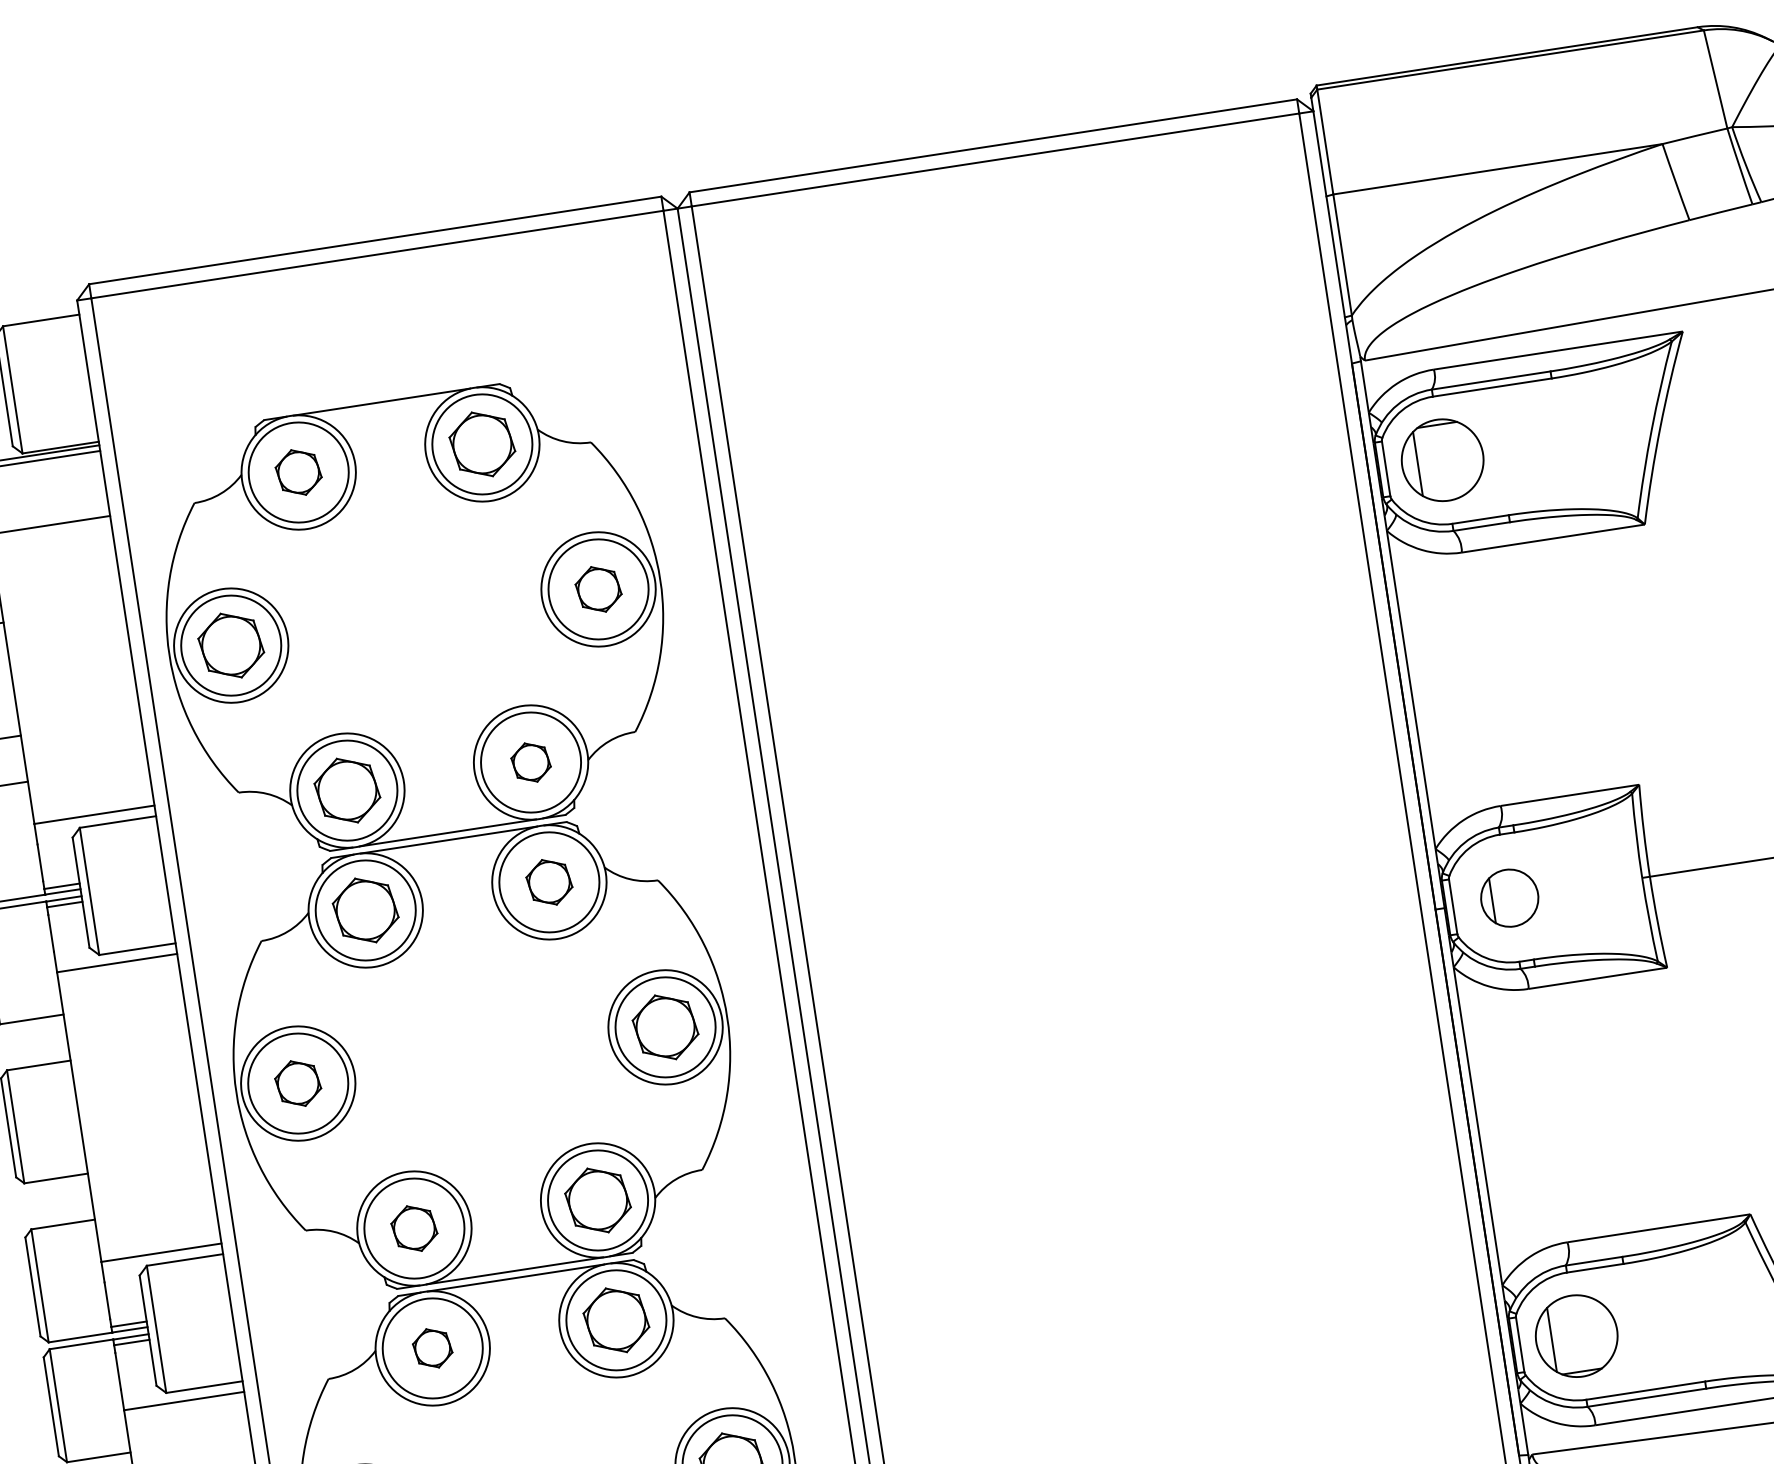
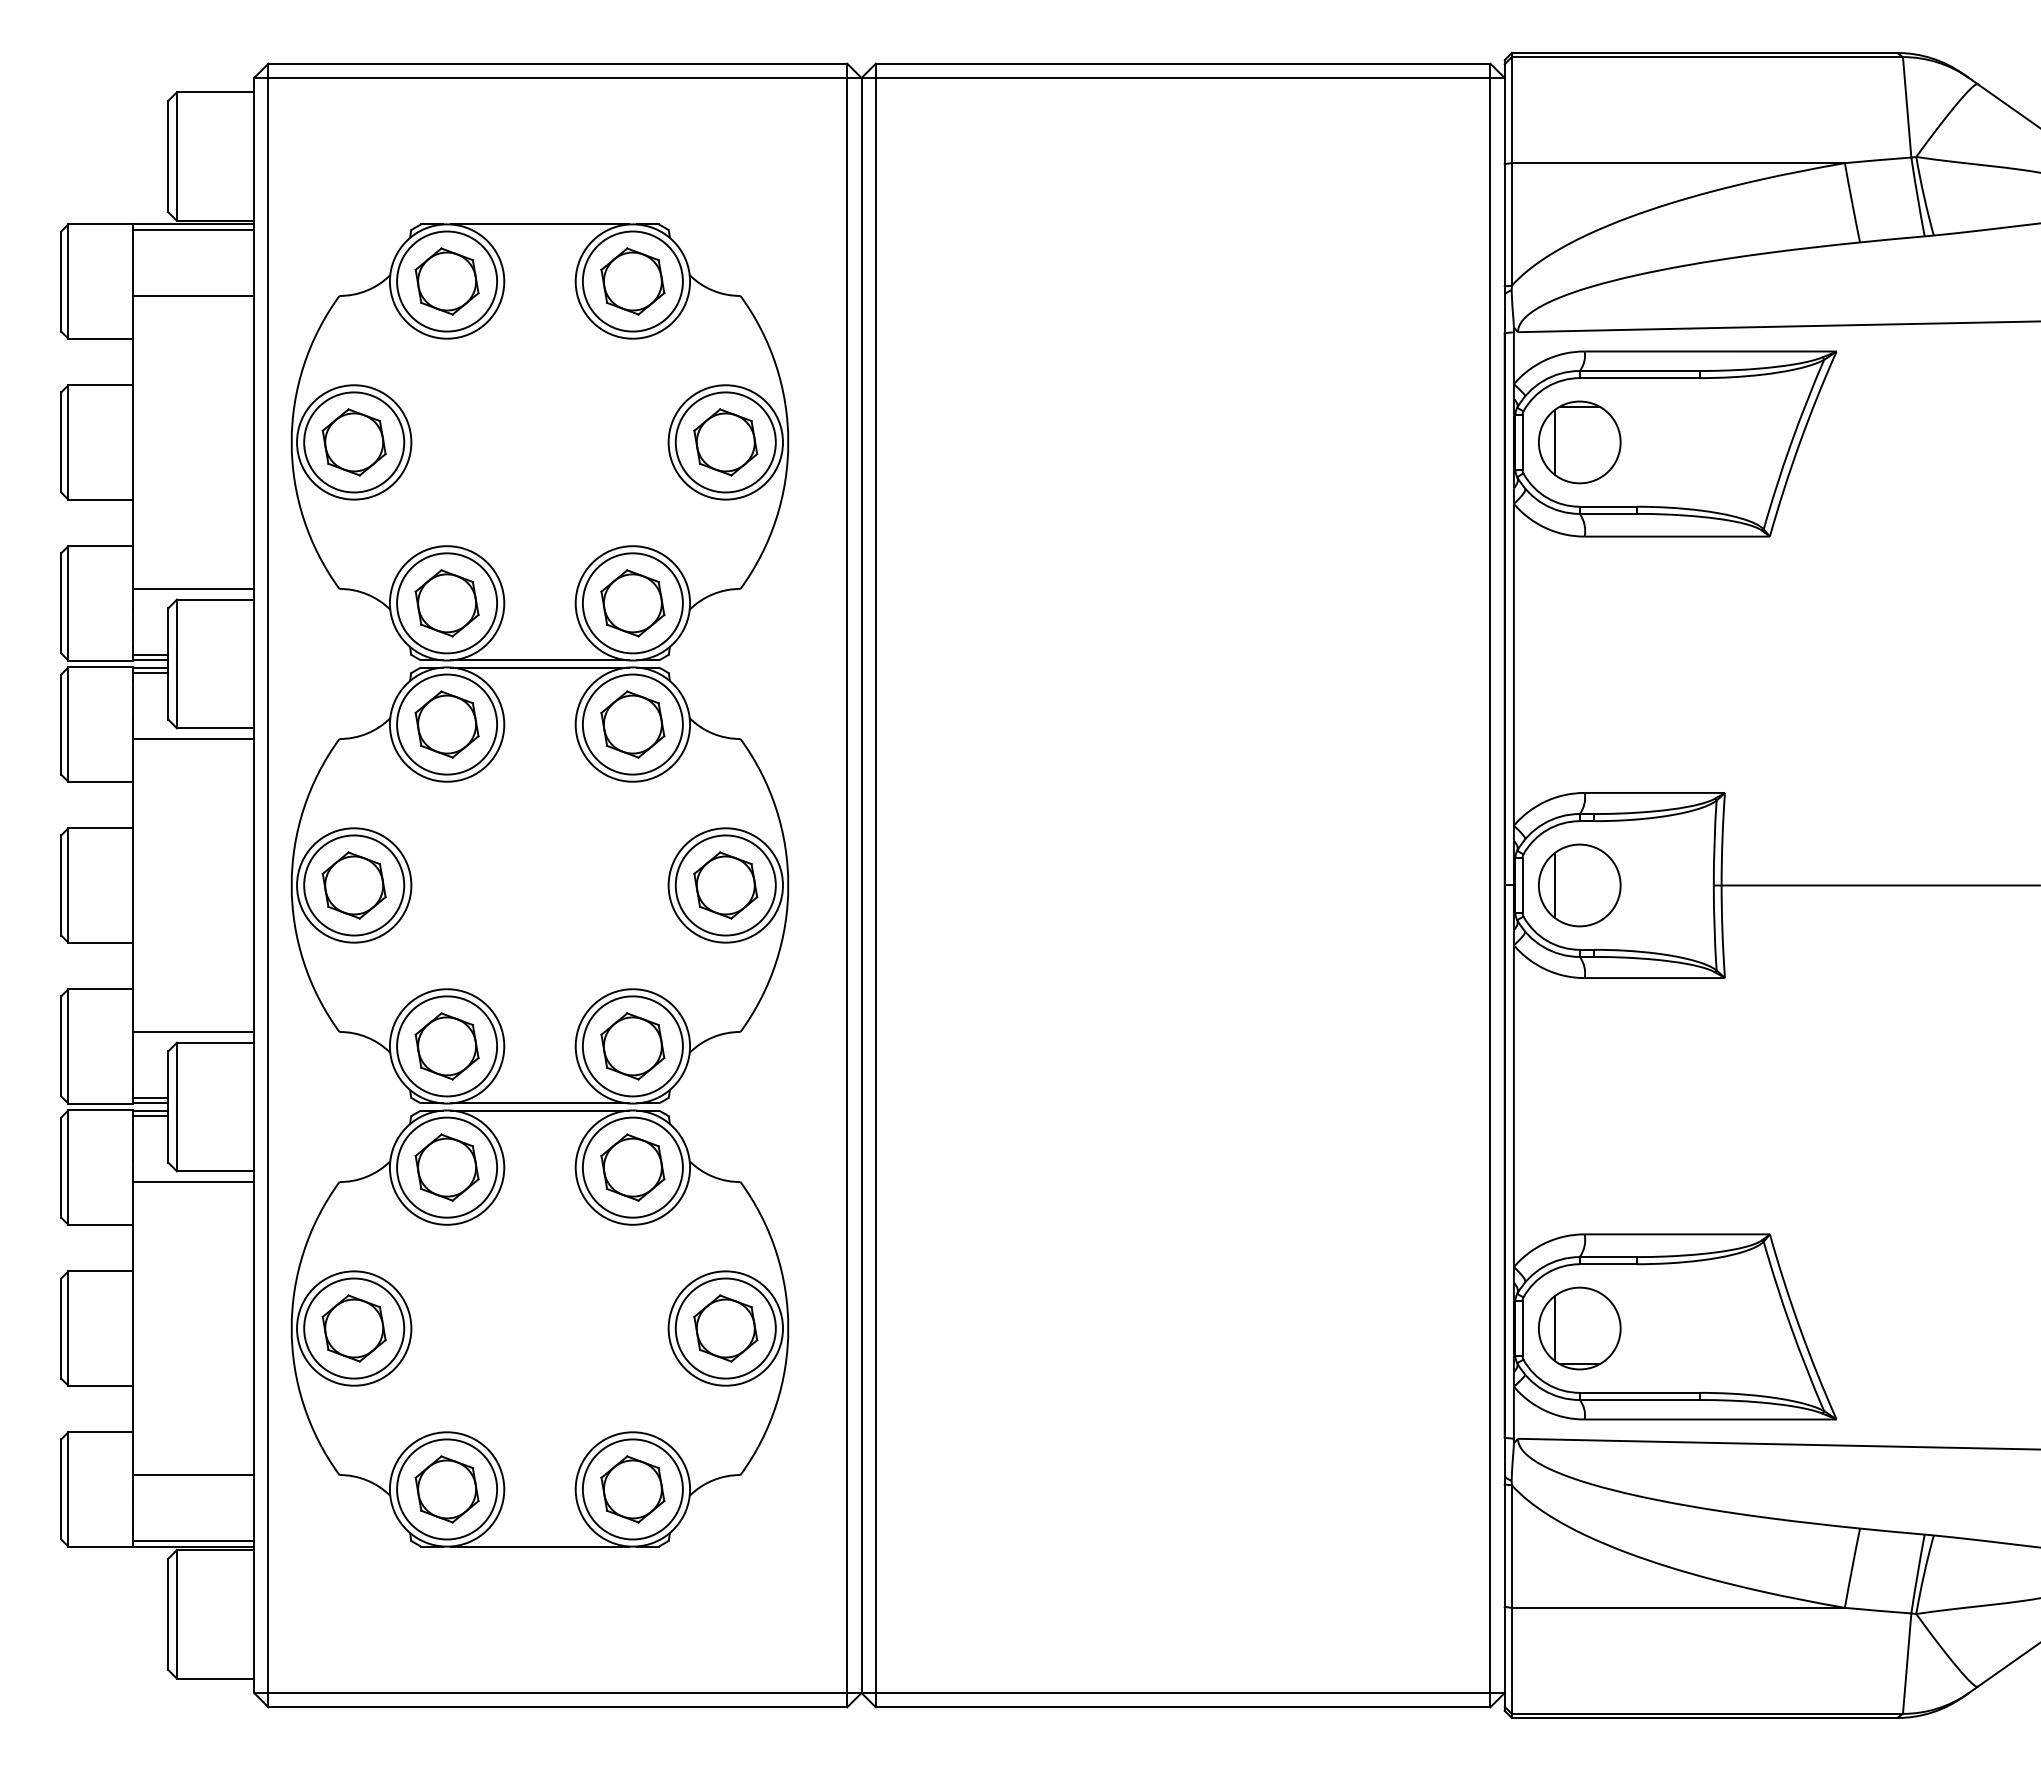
part: (298, 472) -> (446, 281), size x1.43
part: (598, 589) -> (725, 442), size x1.43
part: (530, 762) -> (632, 603), size x1.67
part: (548, 882) -> (632, 724), size x1.43
part: (1509, 898) -> (1579, 885), size x1.43
part: (297, 1083) -> (353, 885), size x1.43
part: (413, 1228) -> (446, 1046), size x1.43
part: (432, 1348) -> (446, 1167), size x1.67

